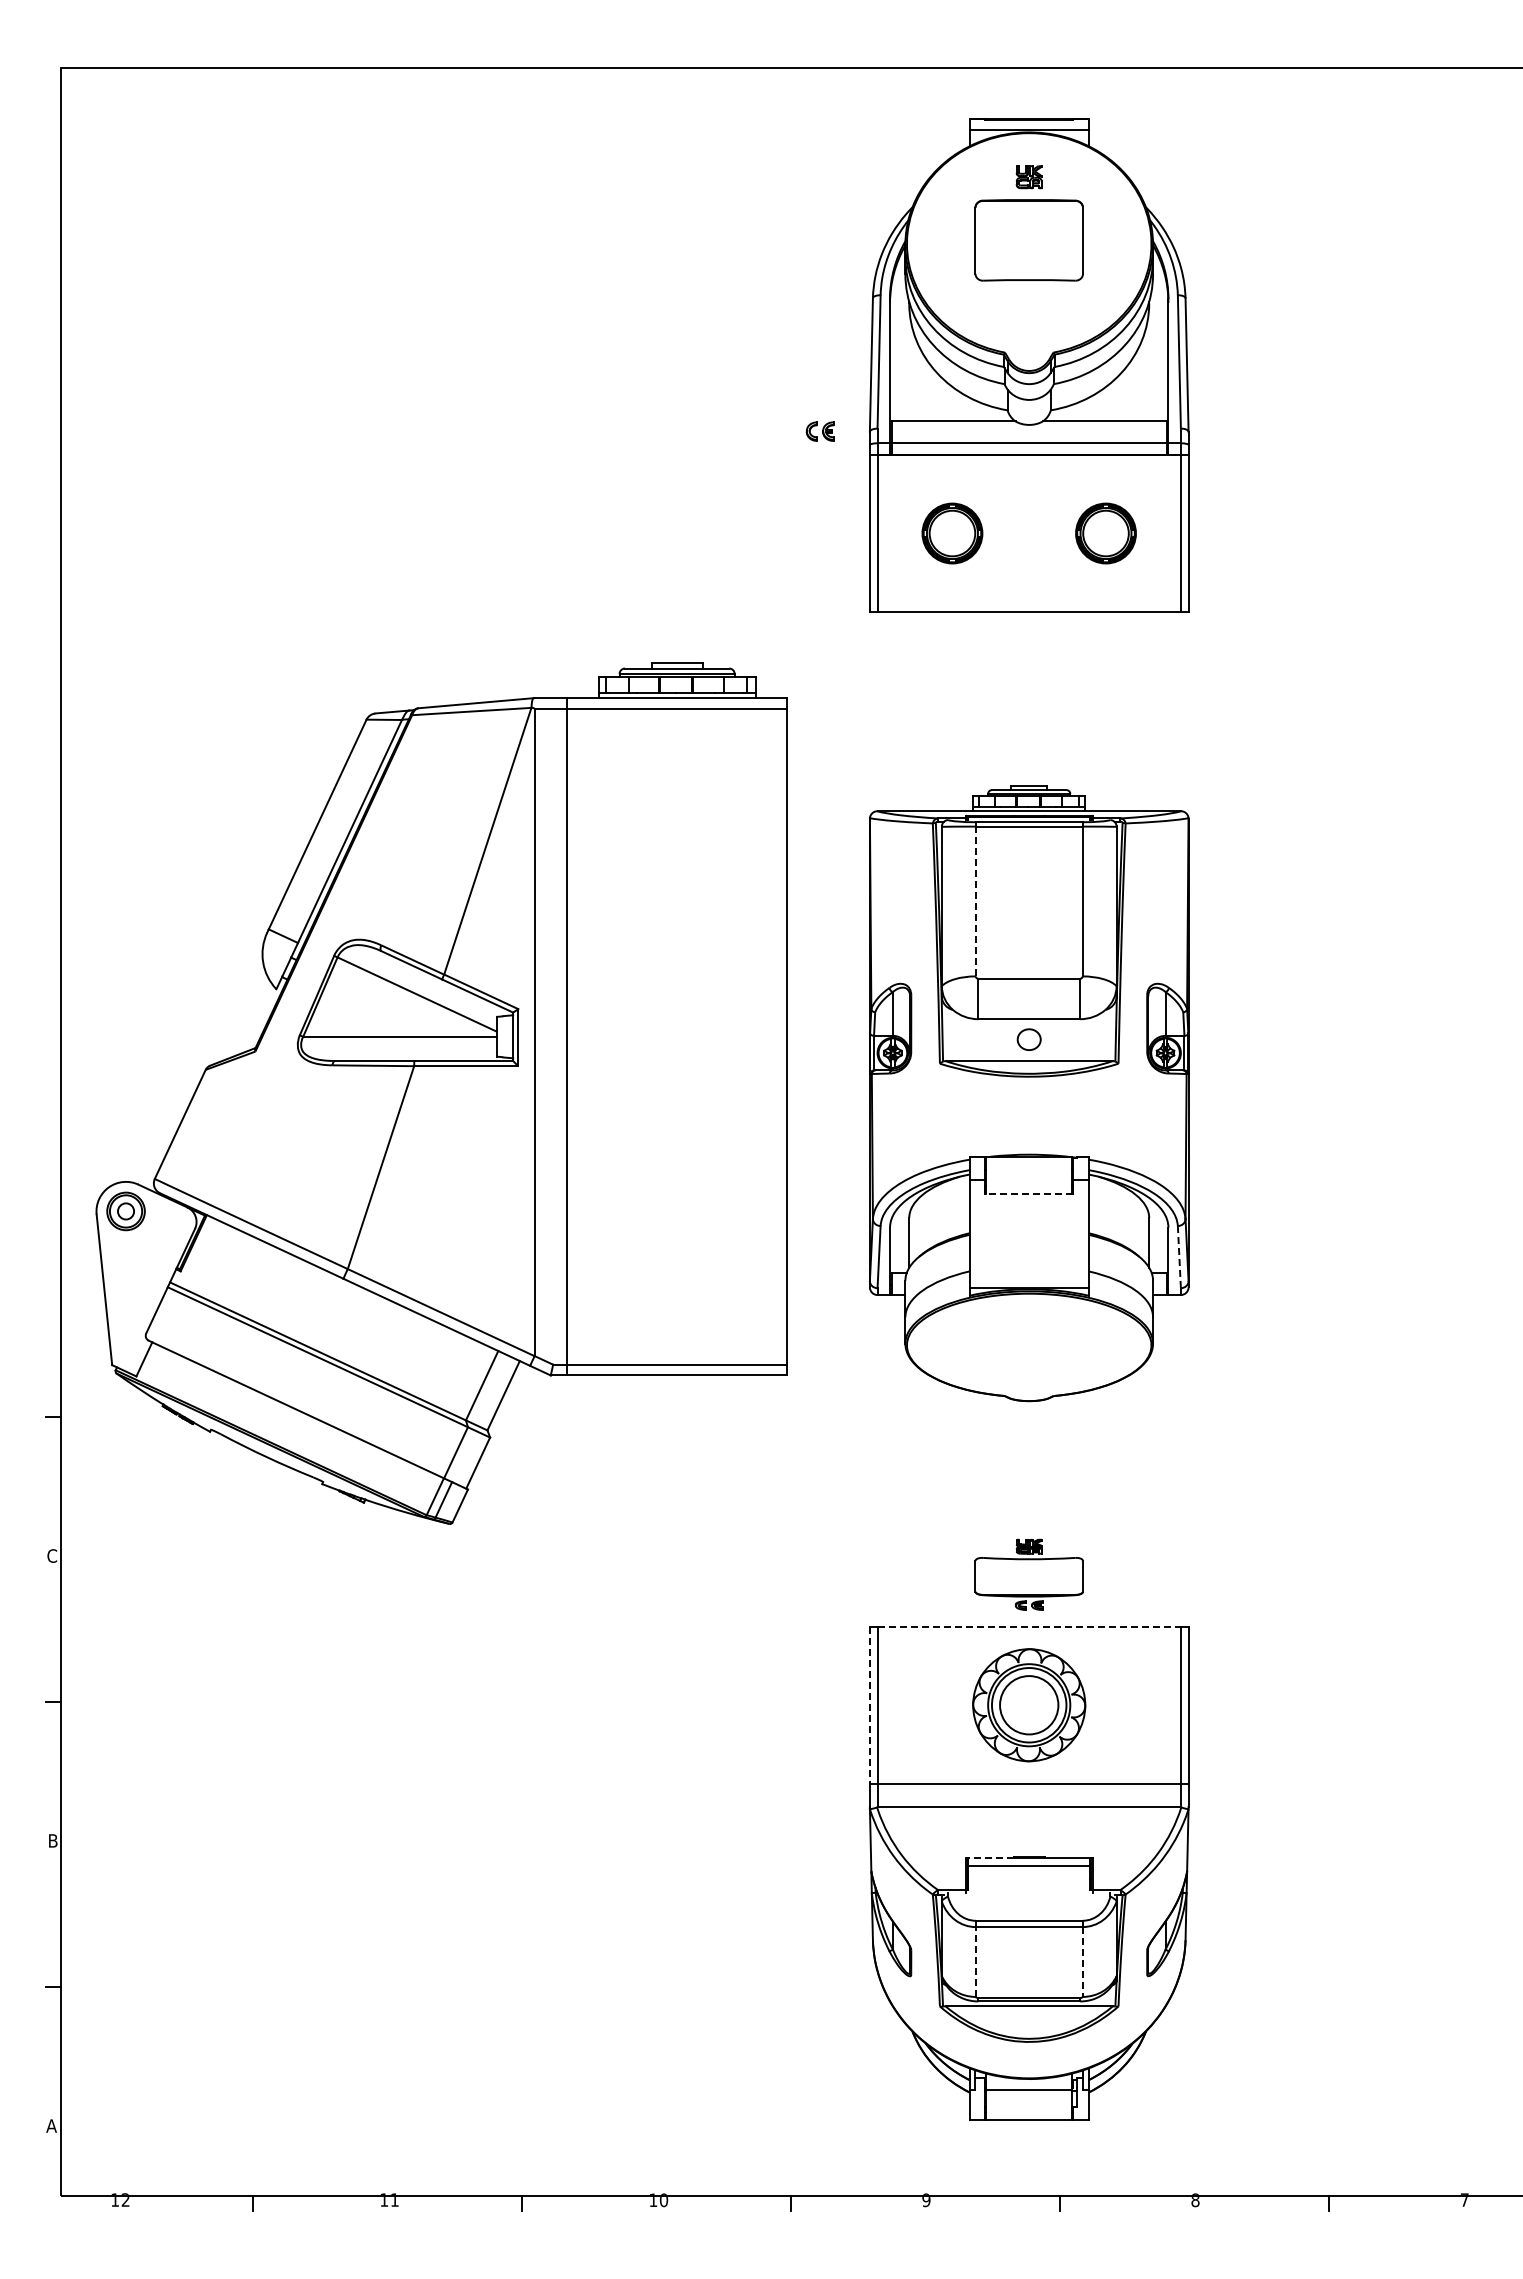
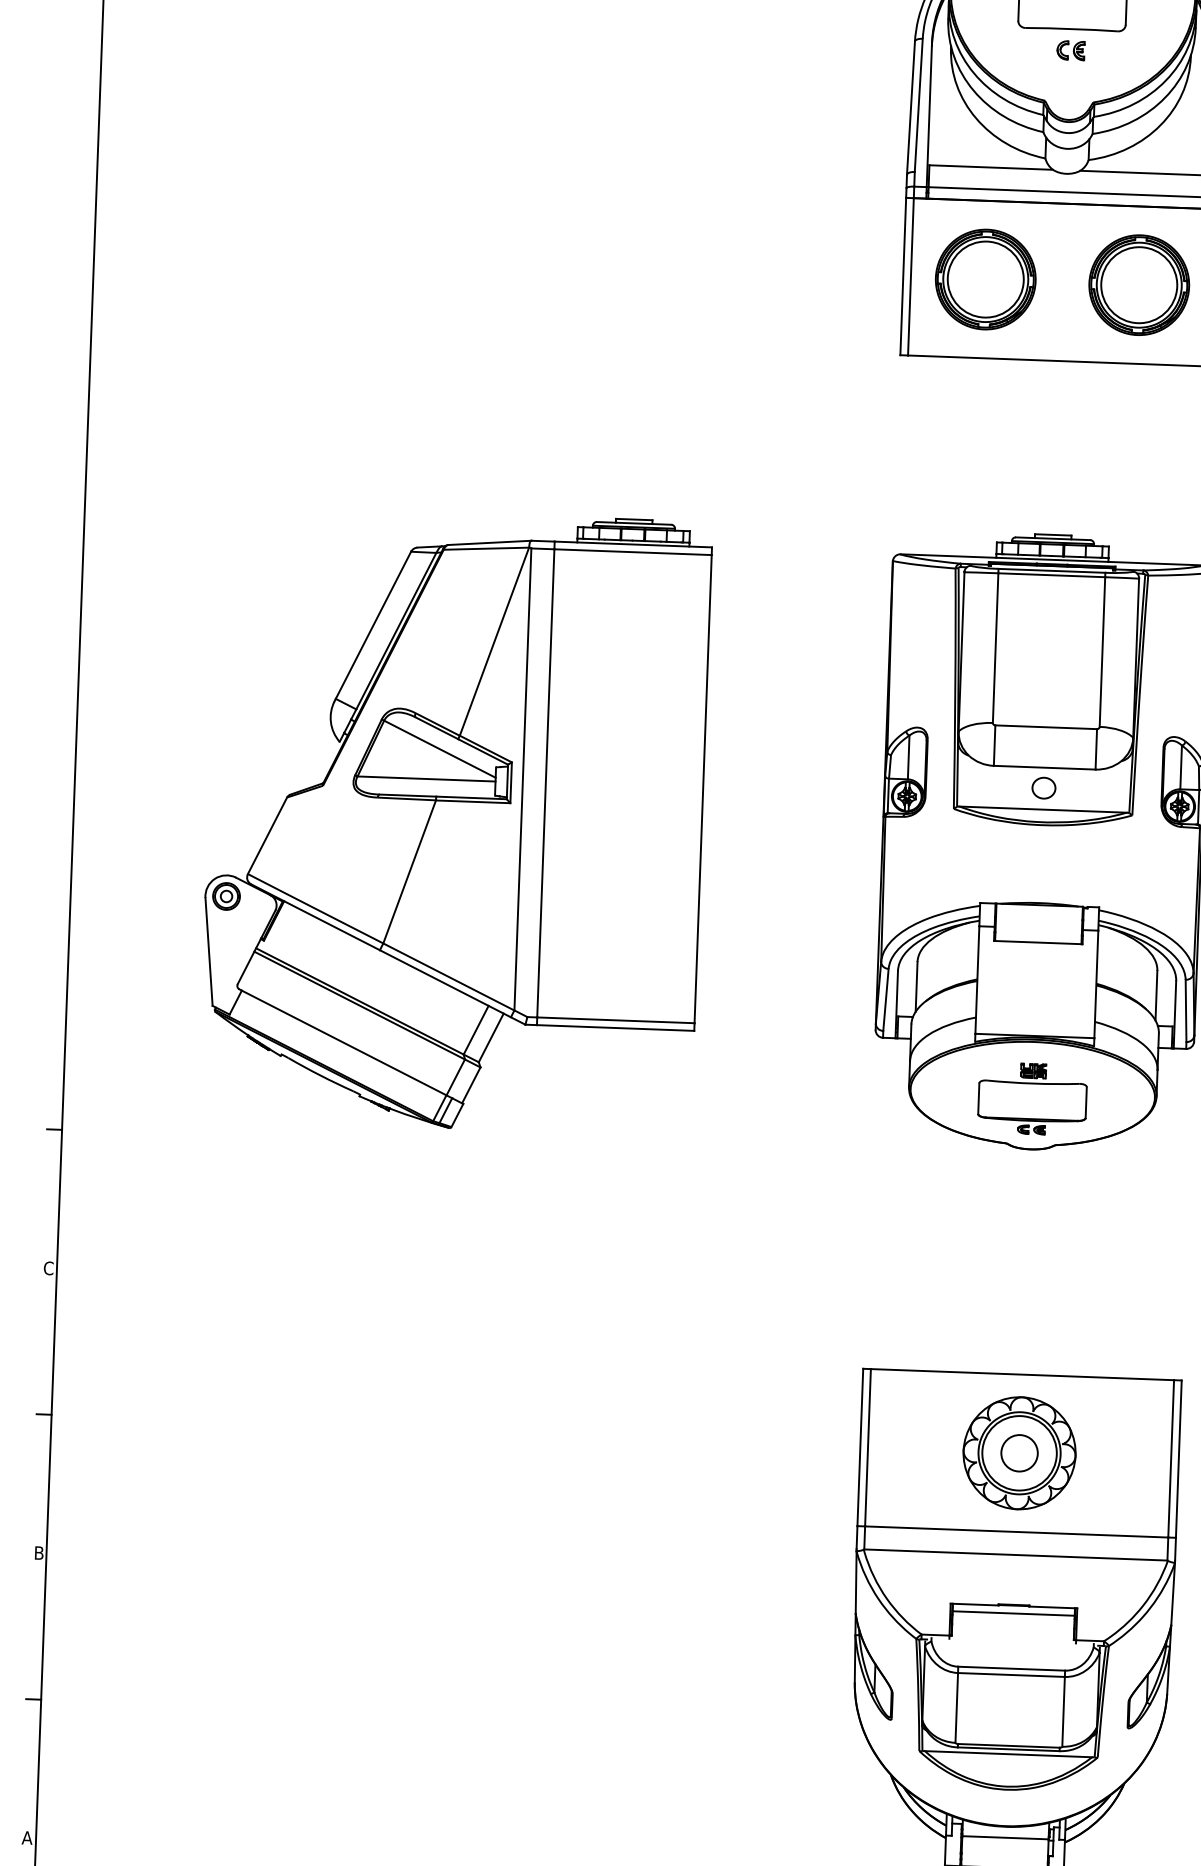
part: (819, 431) -> (1070, 50), moved
part: (952, 533) -> (985, 279), size x1.67
part: (1105, 533) -> (1138, 285), size x1.67
line: (975, 901) -> (995, 648), dashed -> solid
part: (441, 1093) -> (454, 820), size x0.71
line: (1028, 1194) -> (1037, 942), dashed -> solid
line: (1179, 1257) -> (1186, 1011), dashed -> solid
part: (1028, 1574) -> (1031, 1098), moved
line: (1029, 1626) -> (1022, 1374), dashed -> solid
line: (869, 1705) -> (859, 1447), dashed -> solid
circle: (1028, 1705) -> (1018, 1453), size x0.62
line: (989, 1858) -> (974, 1604), dashed -> solid
line: (975, 1962) -> (956, 1708), dashed -> solid
line: (1082, 1962) -> (1063, 1712), dashed -> solid

